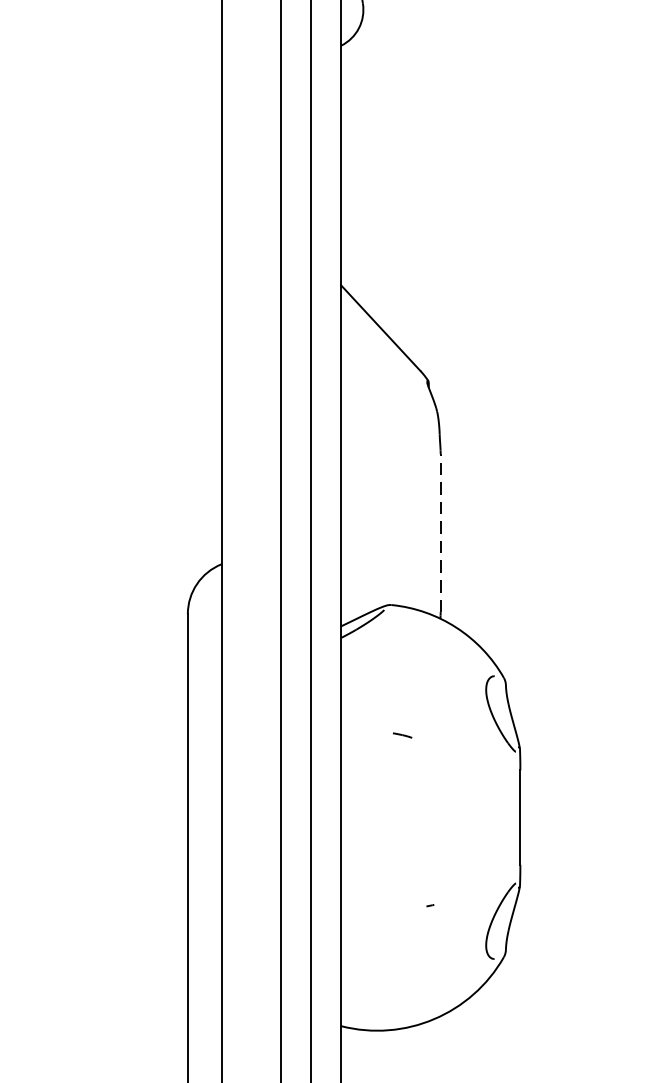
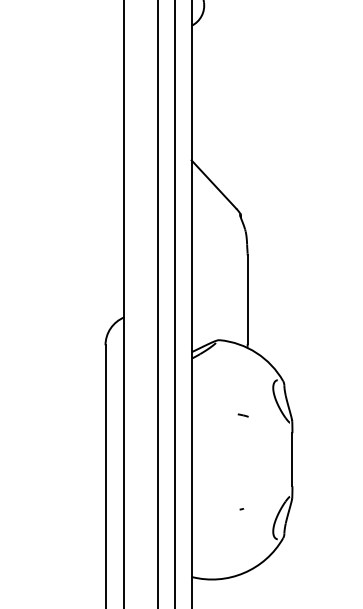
line: (440, 532) -> (247, 299), dashed -> solid
part: (401, 735) -> (242, 415), moved

